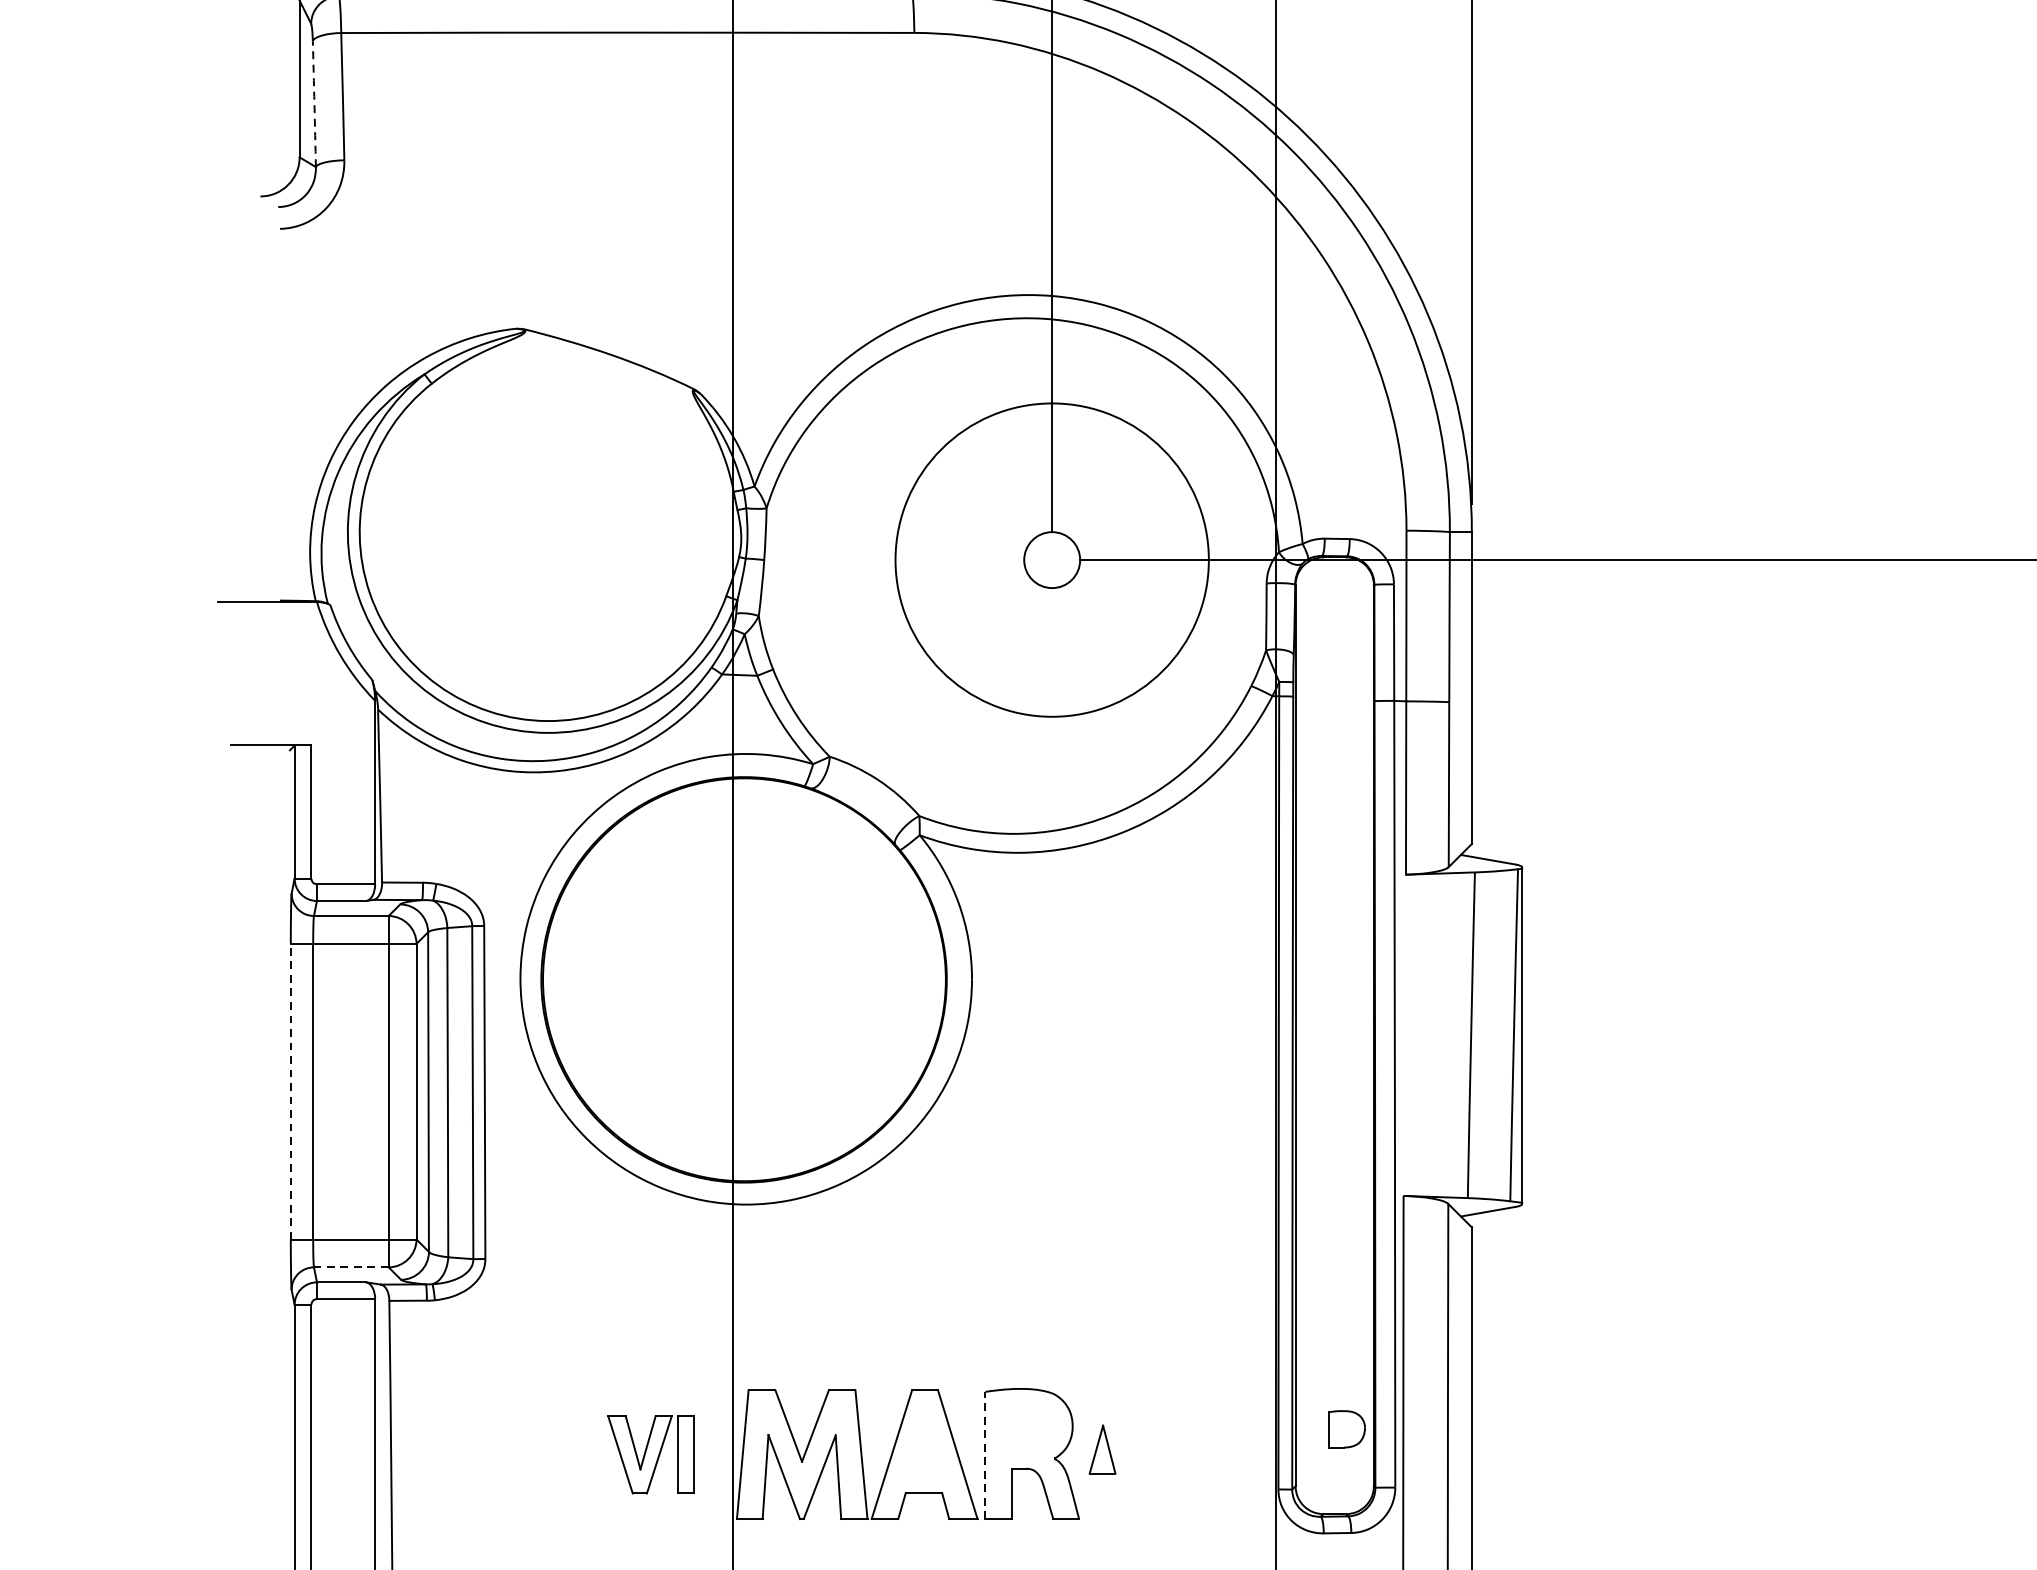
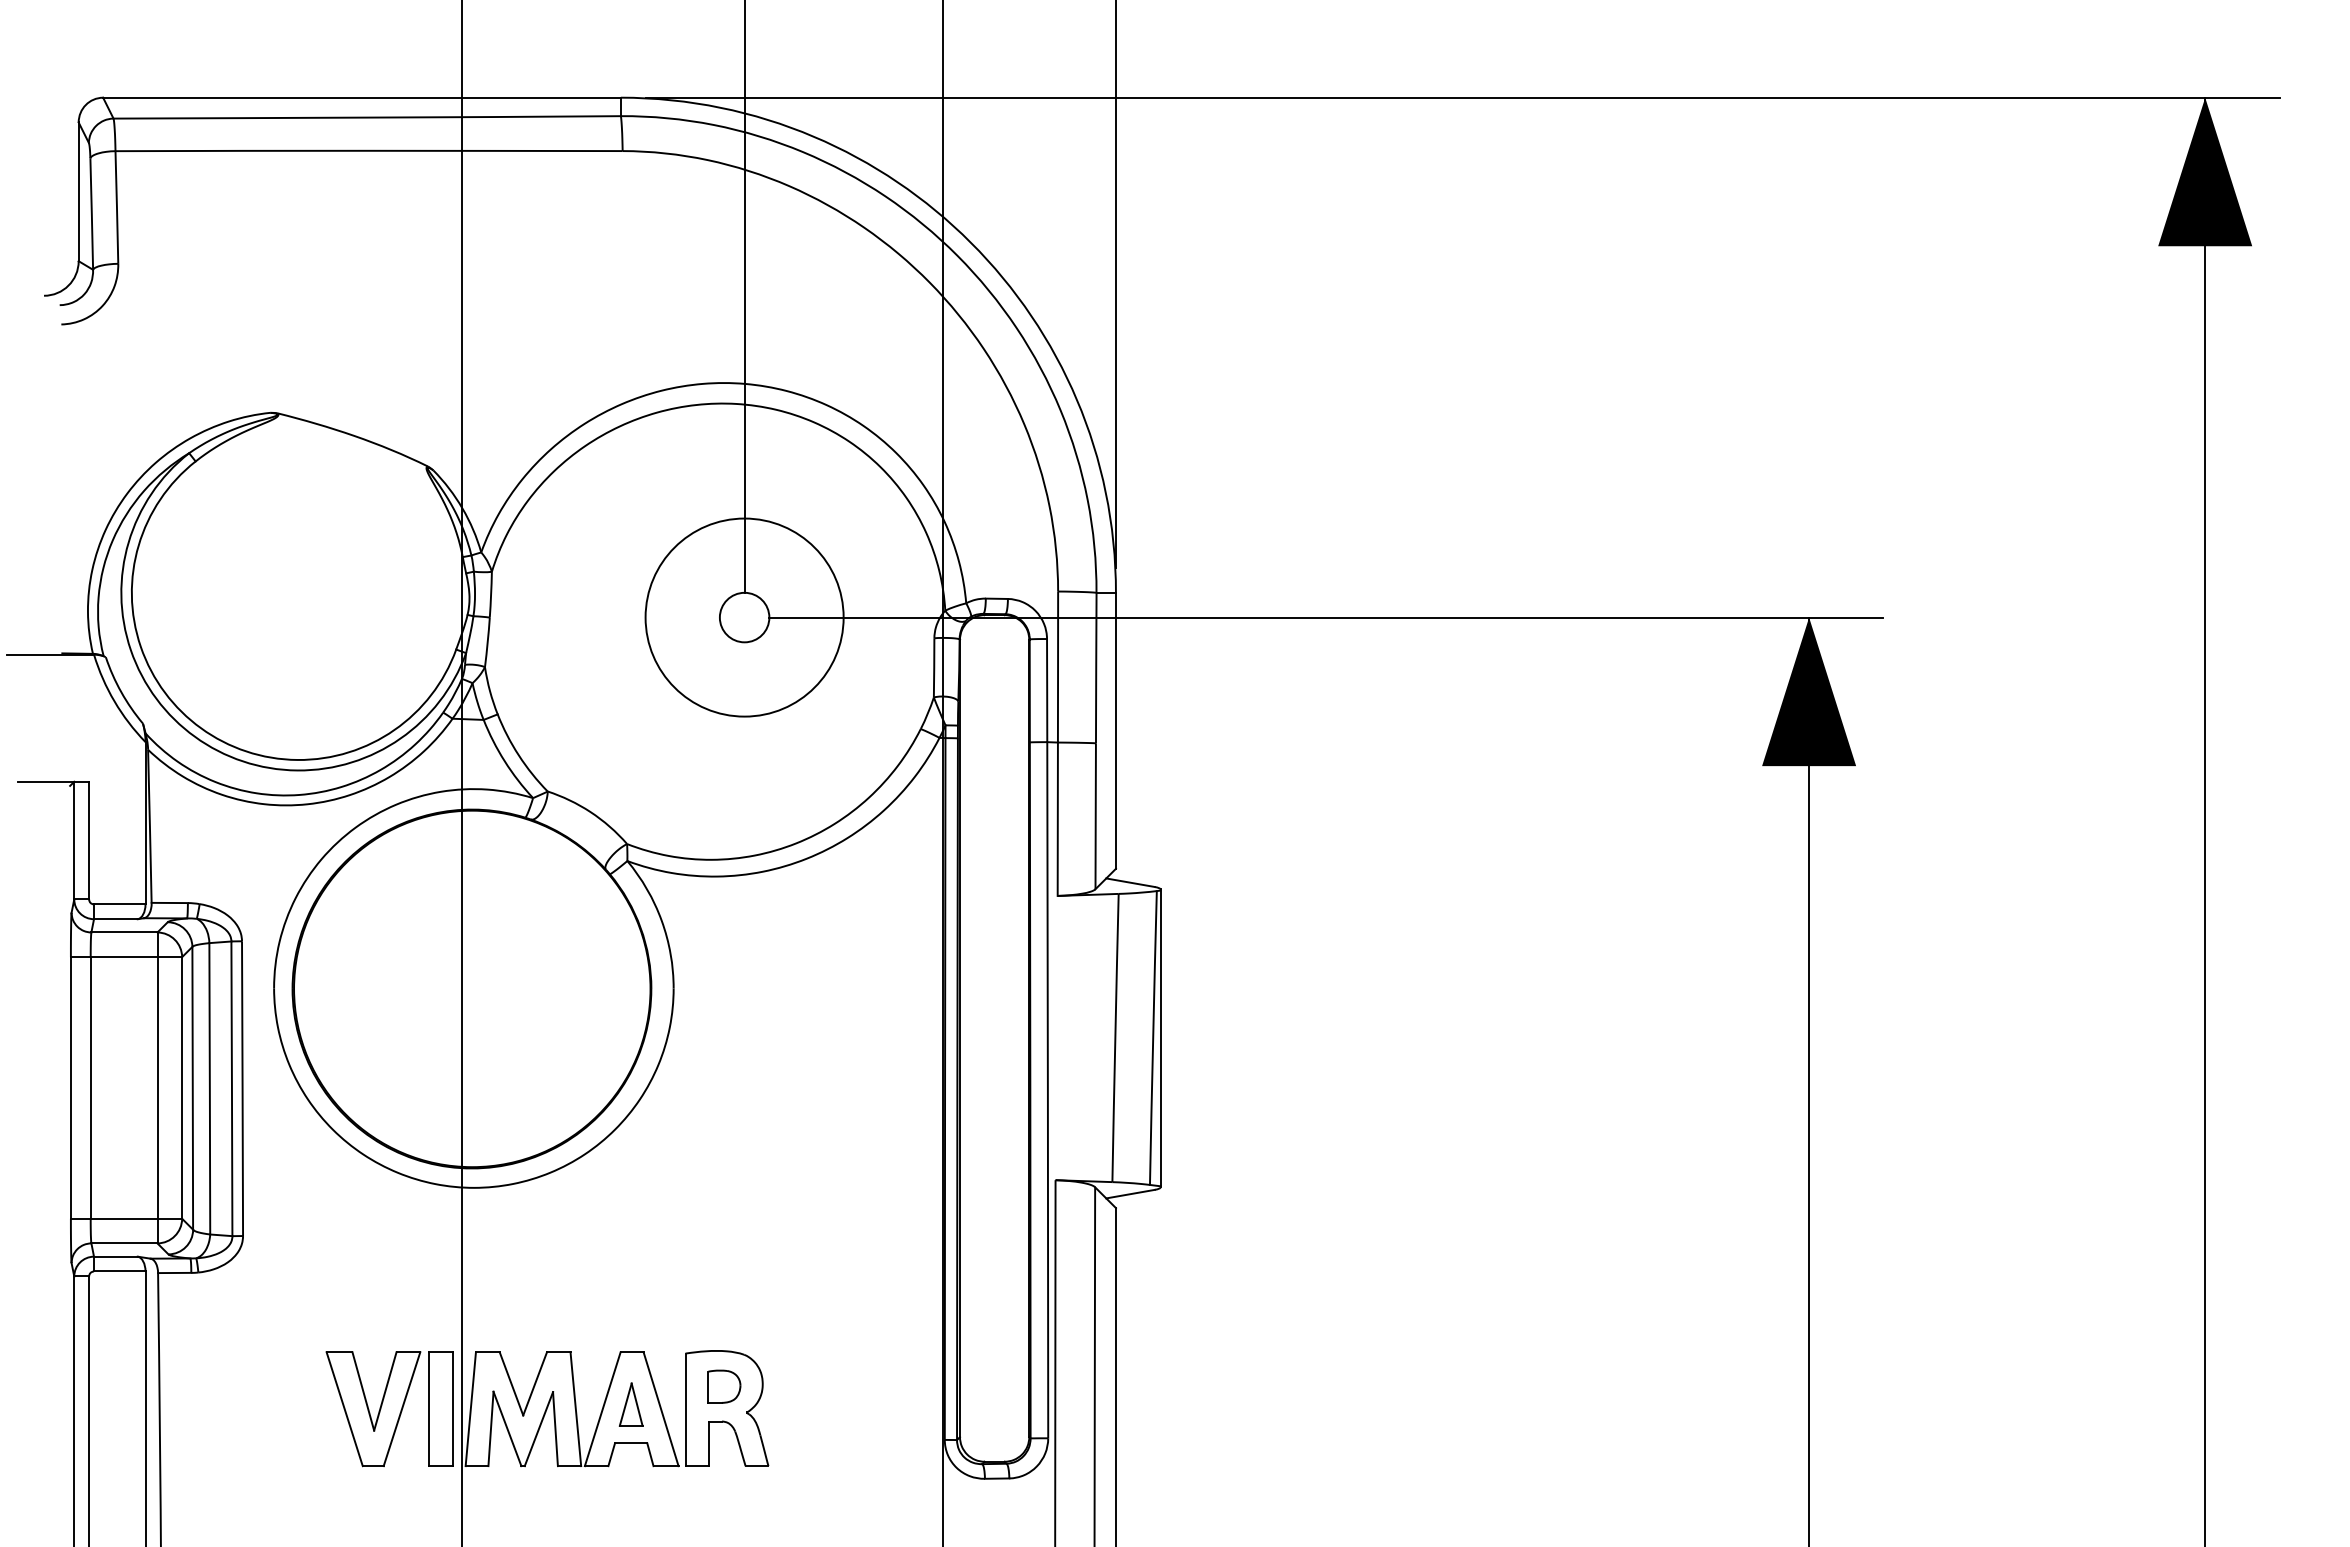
arc: (314, 104) -> (91, 214), dashed -> solid
circle: (1052, 560) -> (744, 617), size x0.71
line: (290, 1091) -> (70, 1087), dashed -> solid
line: (350, 1267) -> (123, 1243), dashed -> solid
part: (1347, 1429) -> (724, 1386), moved
part: (1101, 1449) -> (630, 1404), moved
part: (650, 1455) -> (389, 1409), size x1.67
line: (985, 1455) -> (685, 1409), dashed -> solid

